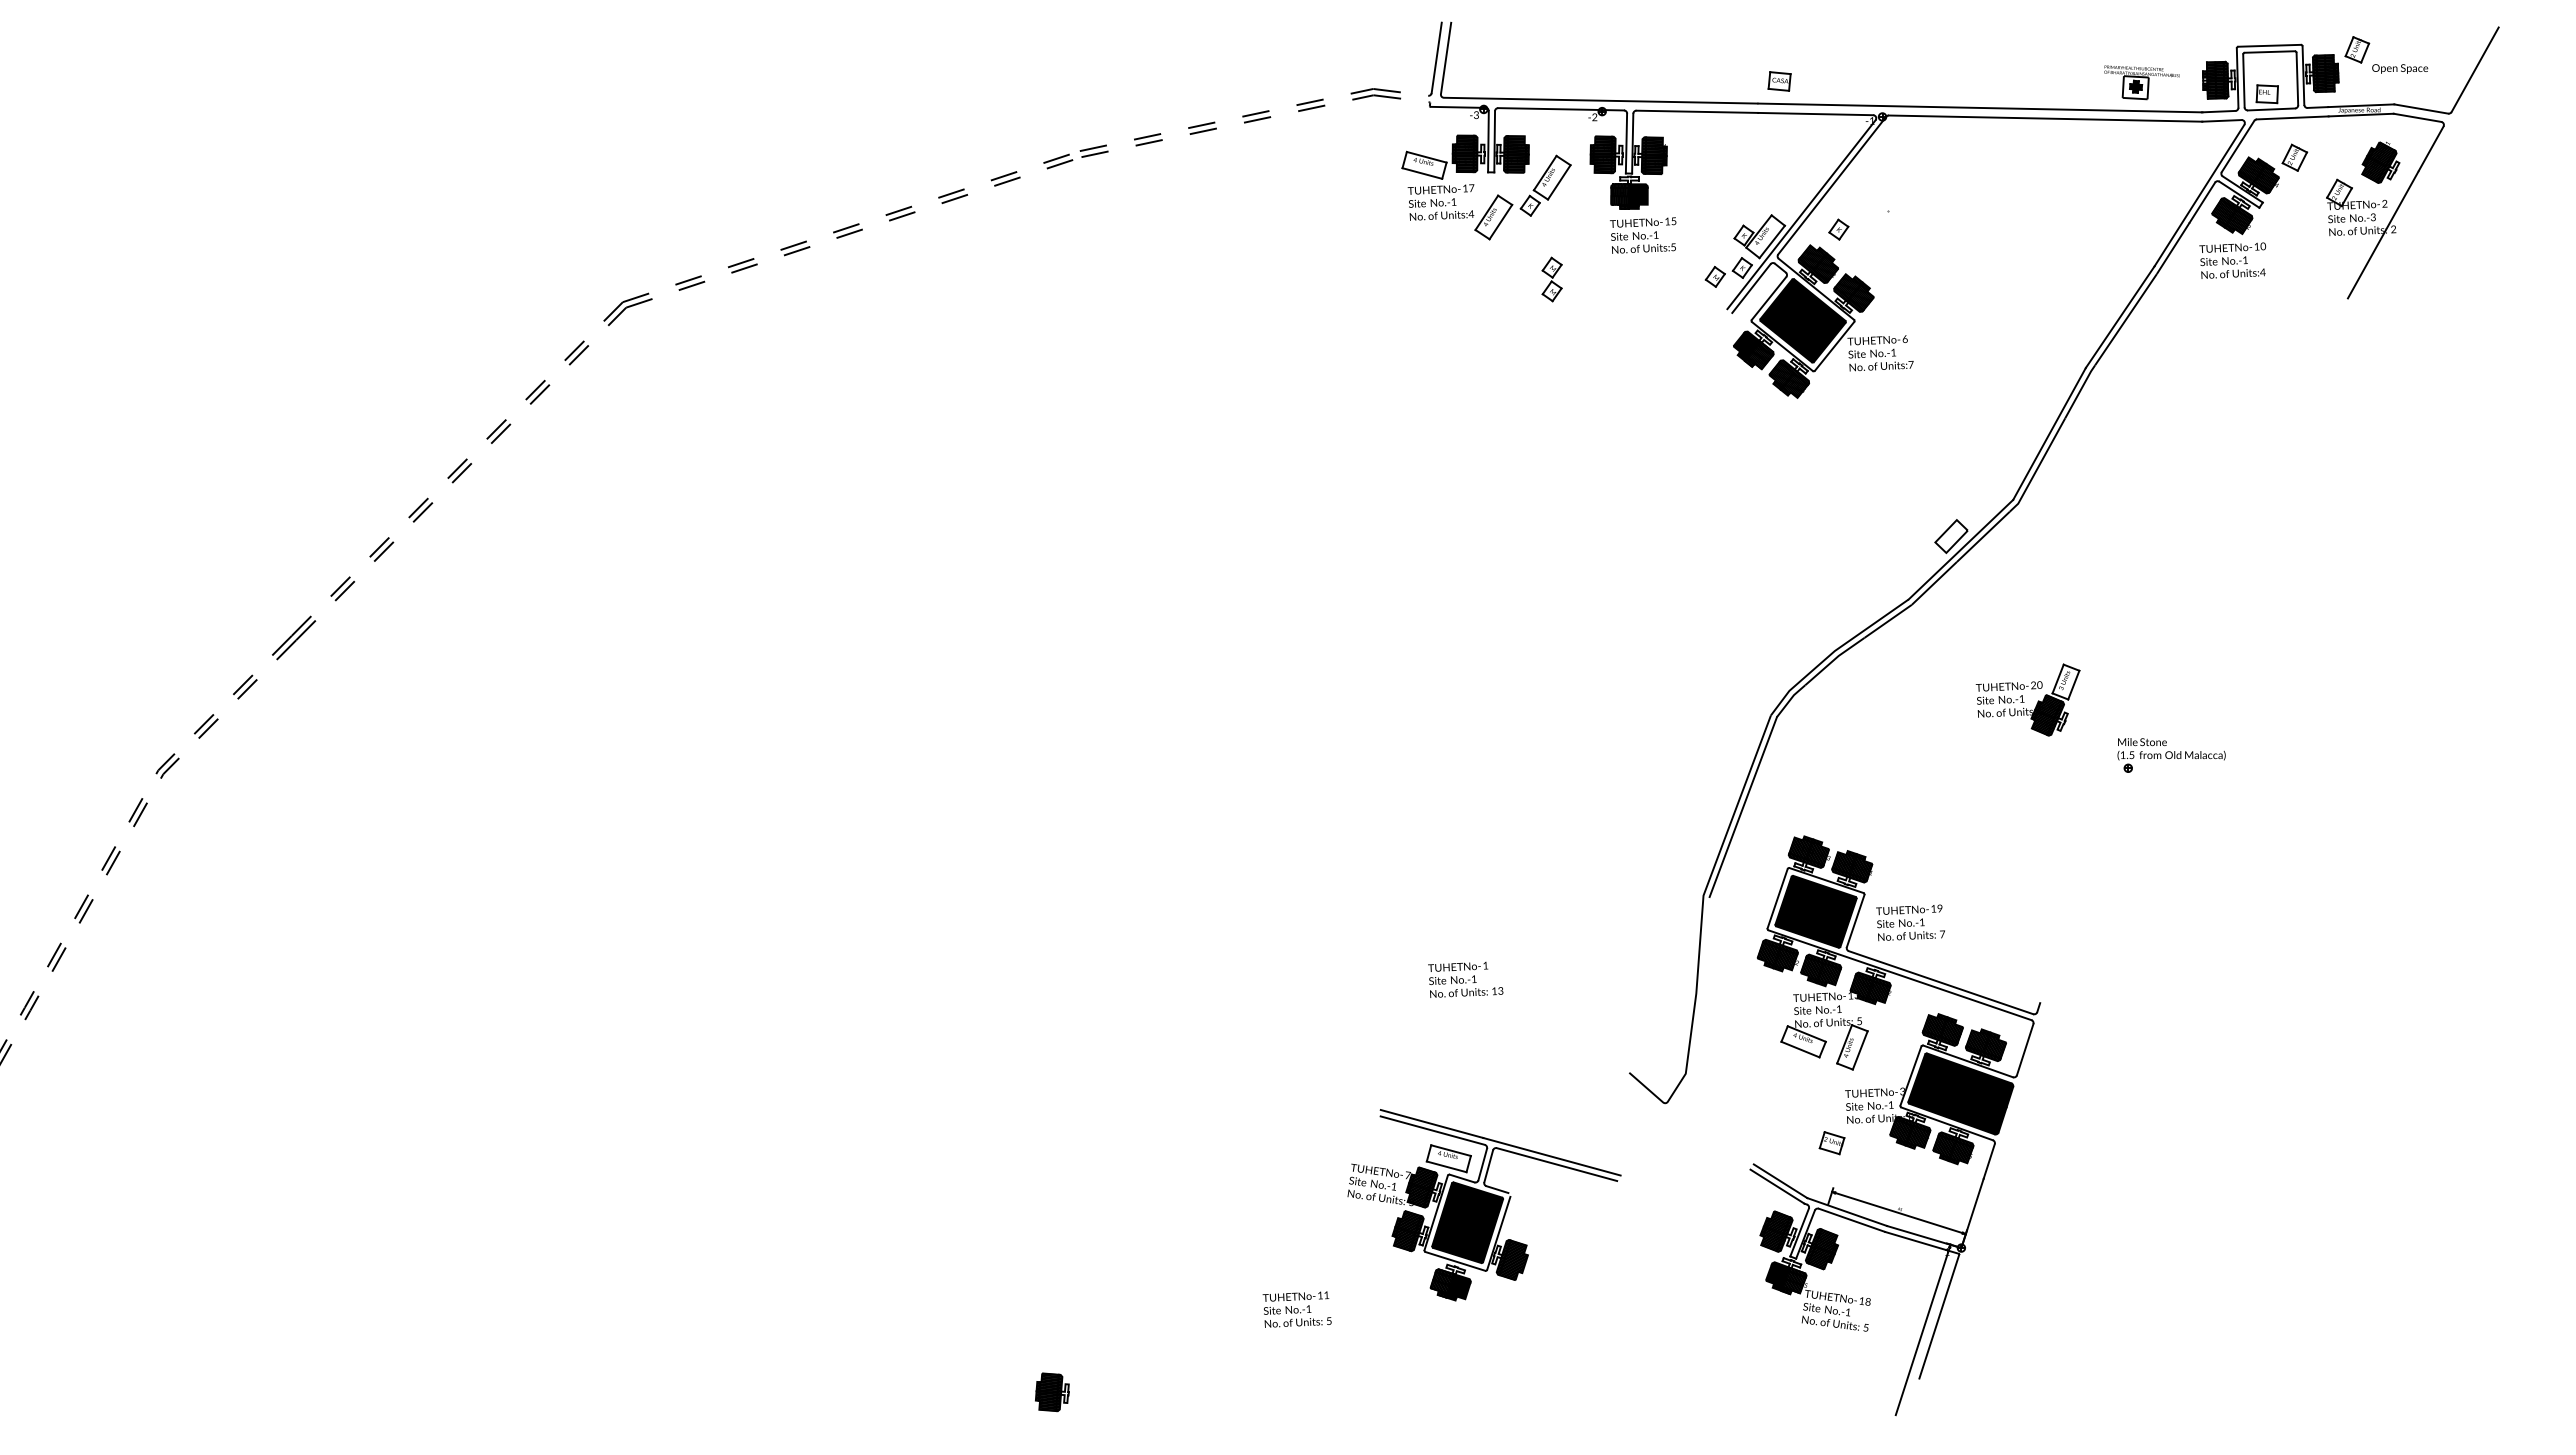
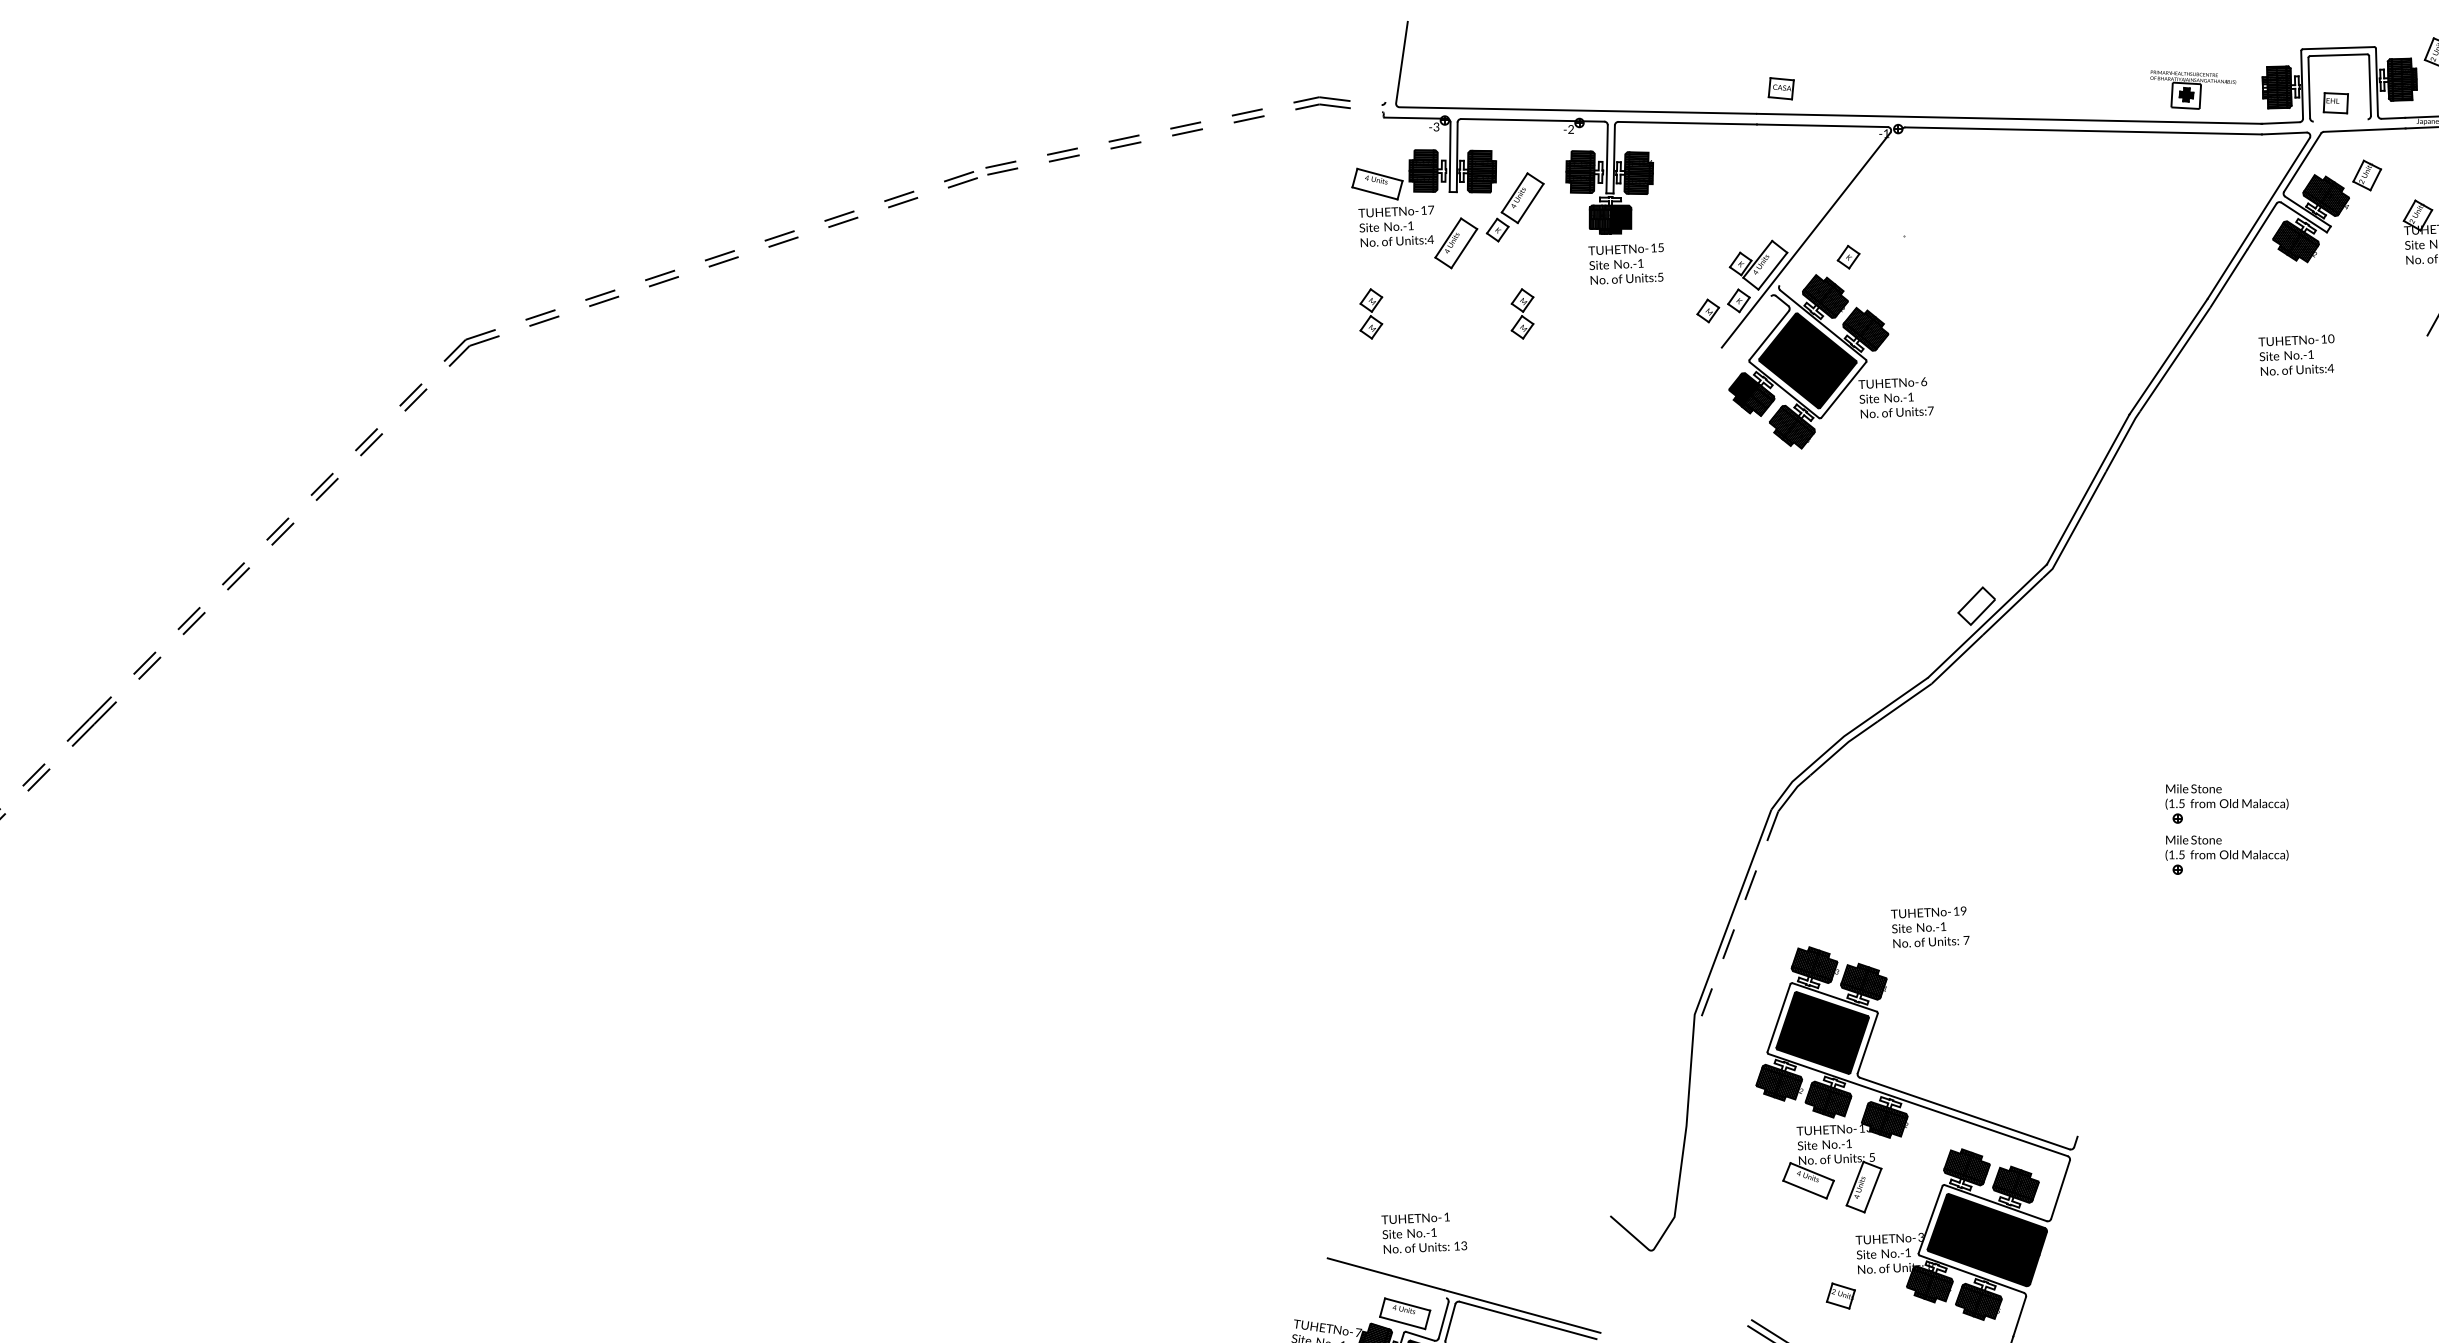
line: (1436, 57) -> (1391, 61), removed
line: (2271, 109) -> (2340, 120), removed
line: (1832, 185) -> (1841, 207), removed
text: (2232, 260) -> (2296, 354), moved
part: (1418, 279) -> (1370, 313), added
line: (1751, 288) -> (1749, 324), removed
part: (2027, 699) -> (2063, 791), removed
part: (2171, 710) -> (2226, 804), added
line: (1743, 807) -> (1740, 914), solid -> dashed
text: (1910, 922) -> (1930, 926), moved
text: (1465, 979) -> (1424, 1232), moved
line: (1432, 1130) -> (1386, 1281), removed

